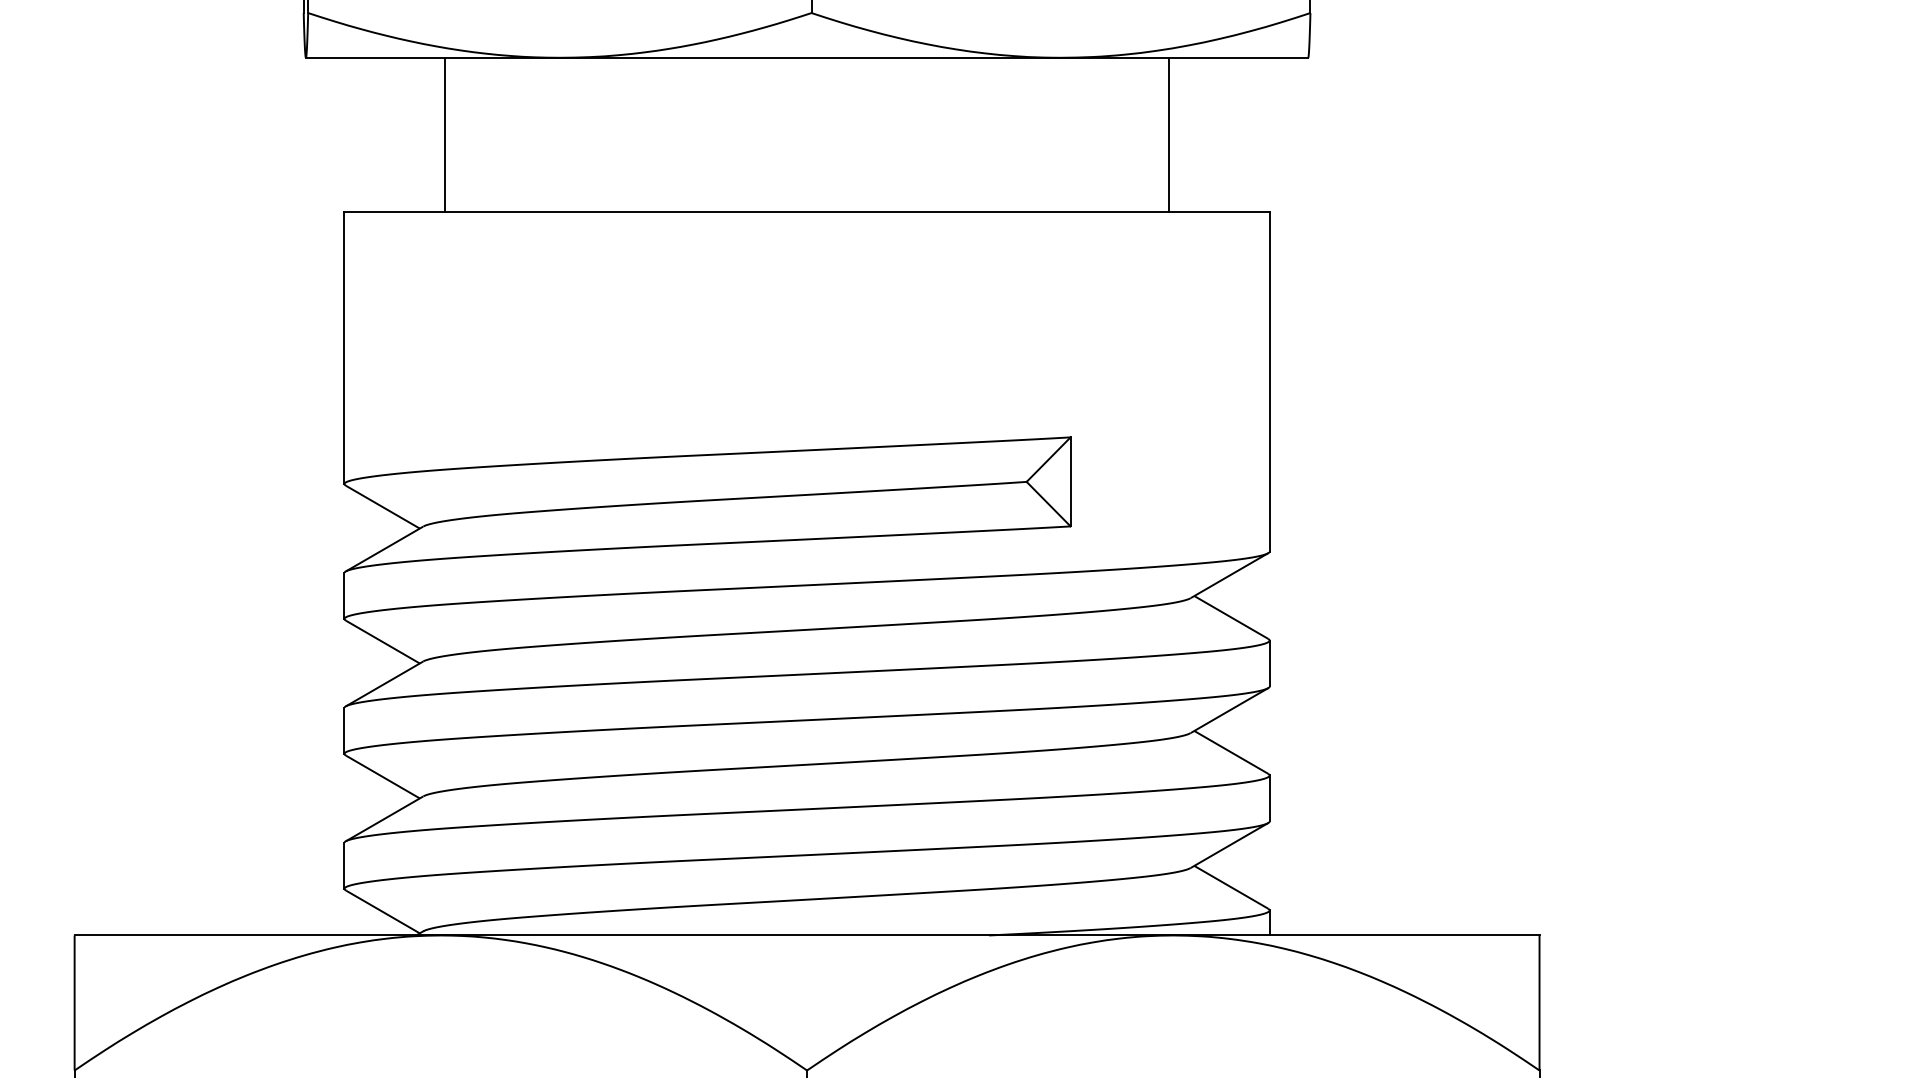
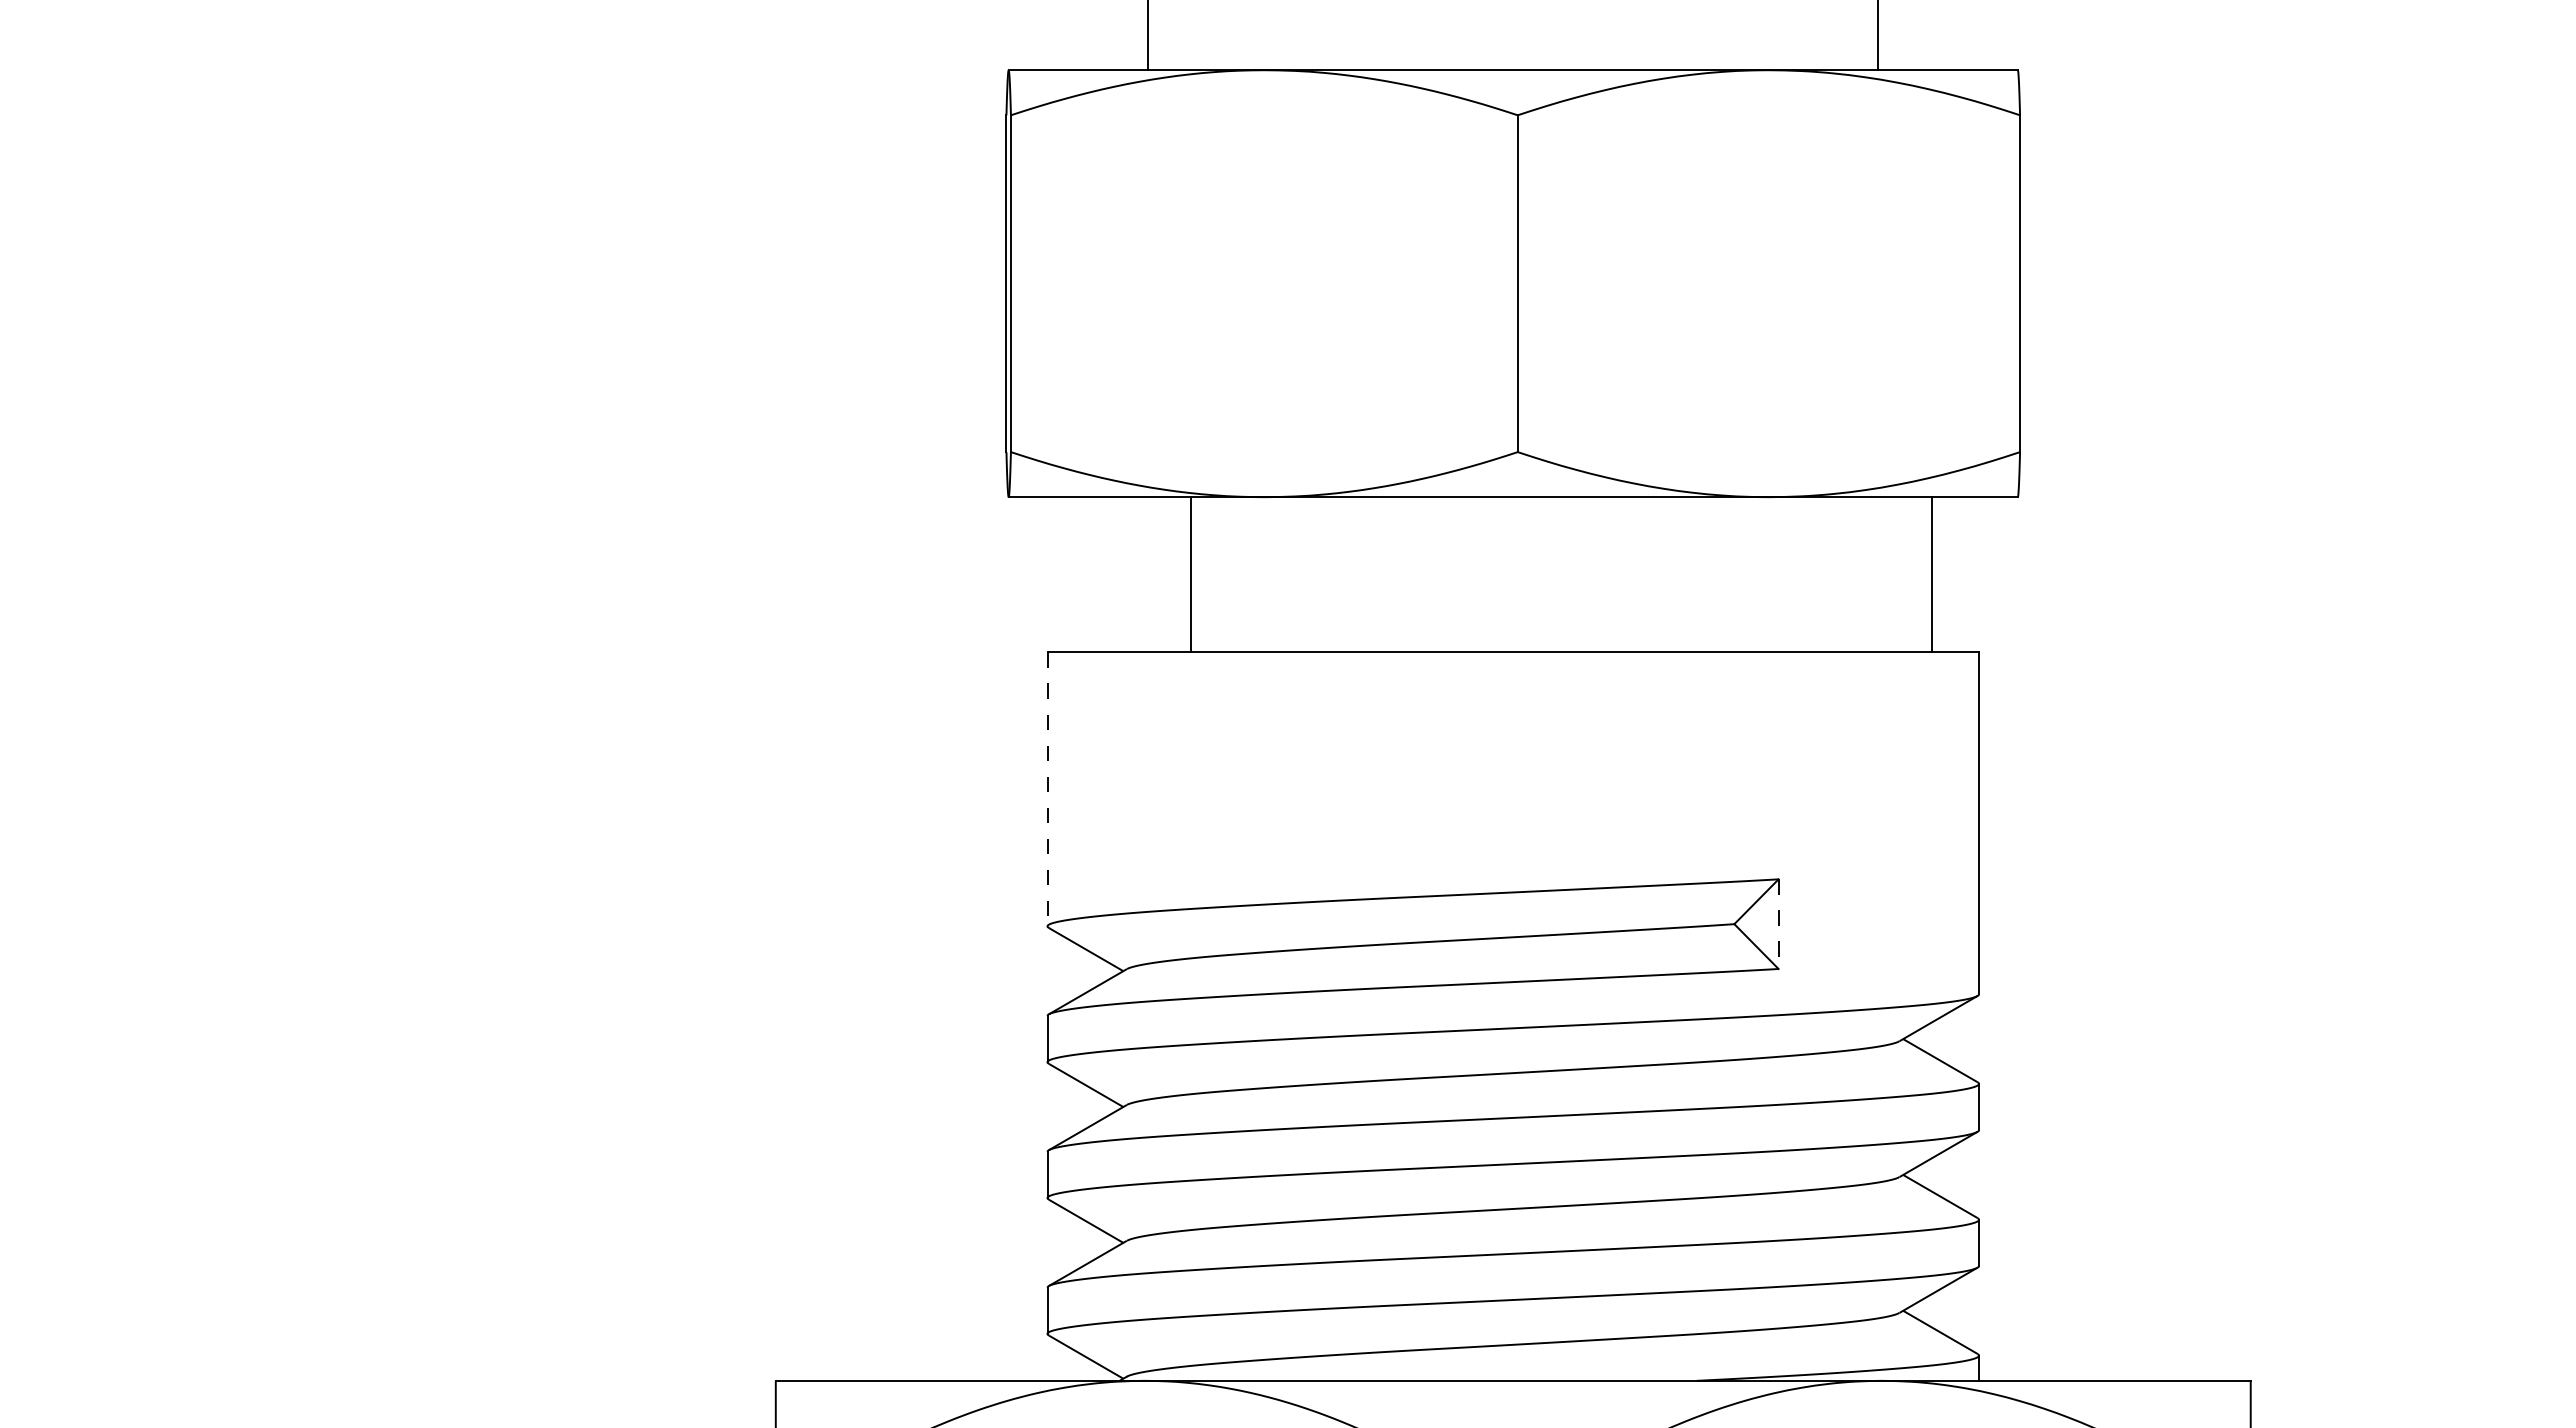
line: (444, 134) -> (1191, 574), moved
line: (1169, 134) -> (1932, 574), moved
line: (344, 348) -> (1047, 789), solid -> dashed
line: (1070, 482) -> (1778, 924), solid -> dashed

